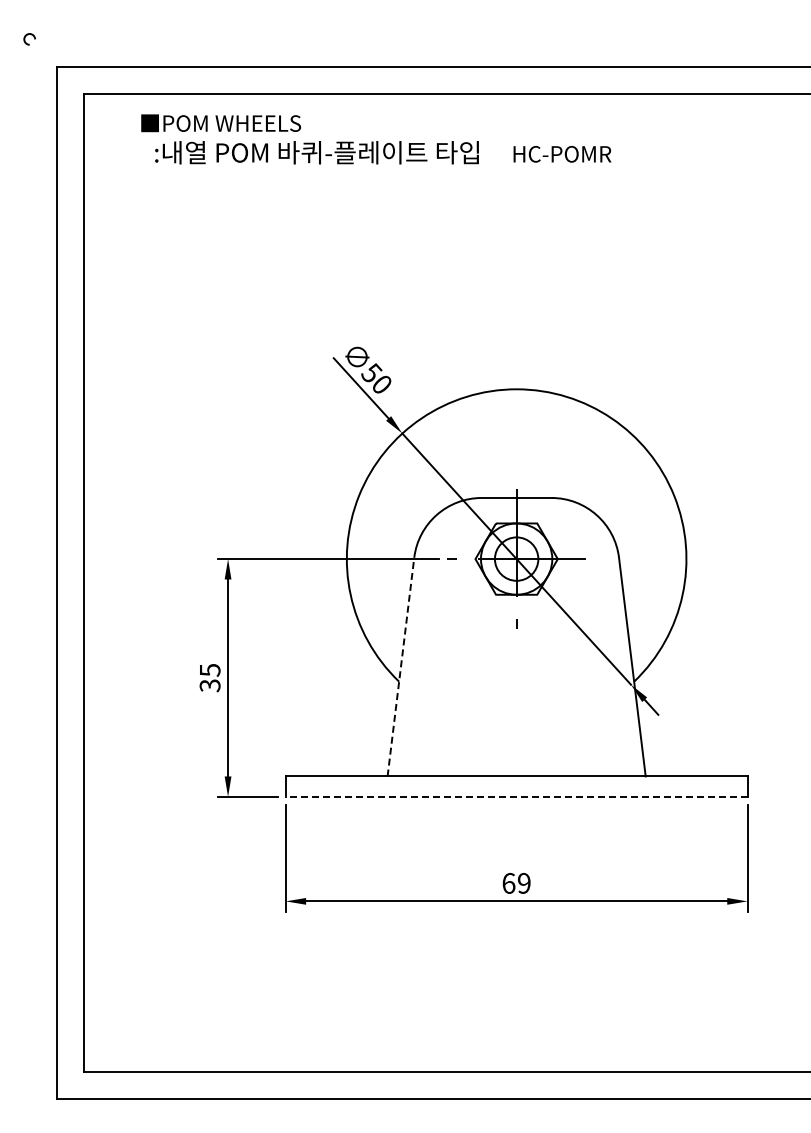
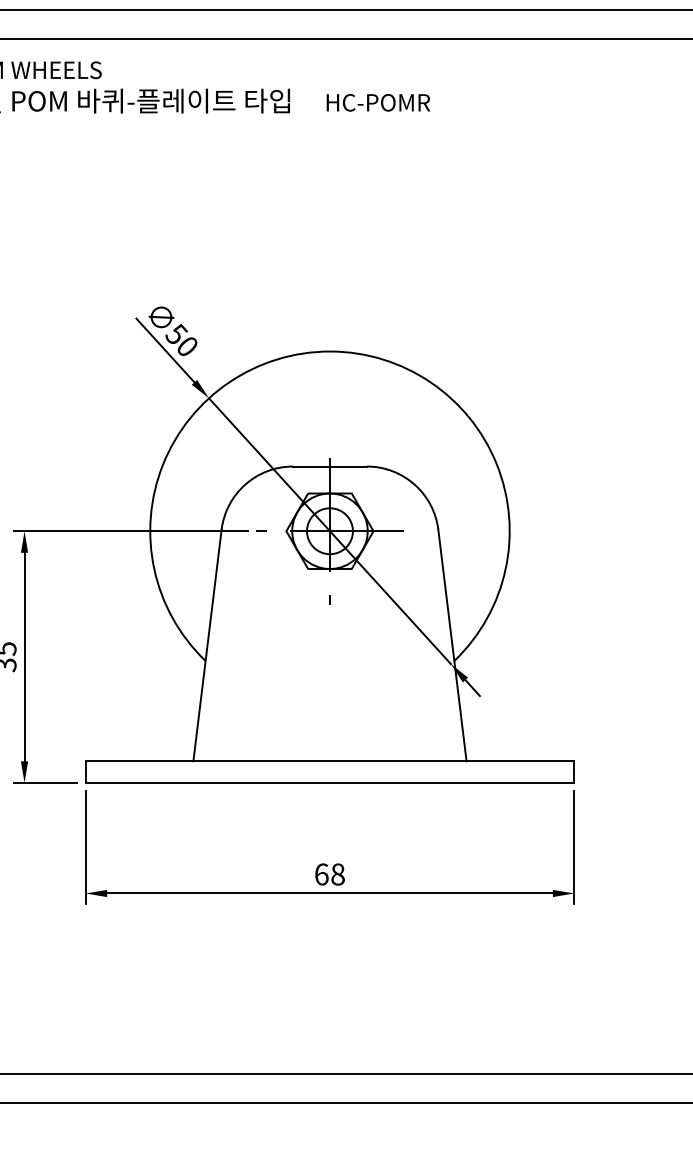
line: (401, 666) -> (208, 644), dashed -> solid
line: (516, 796) -> (329, 782), dashed -> solid
text: (524, 883) -> (338, 874), 69 -> 68

